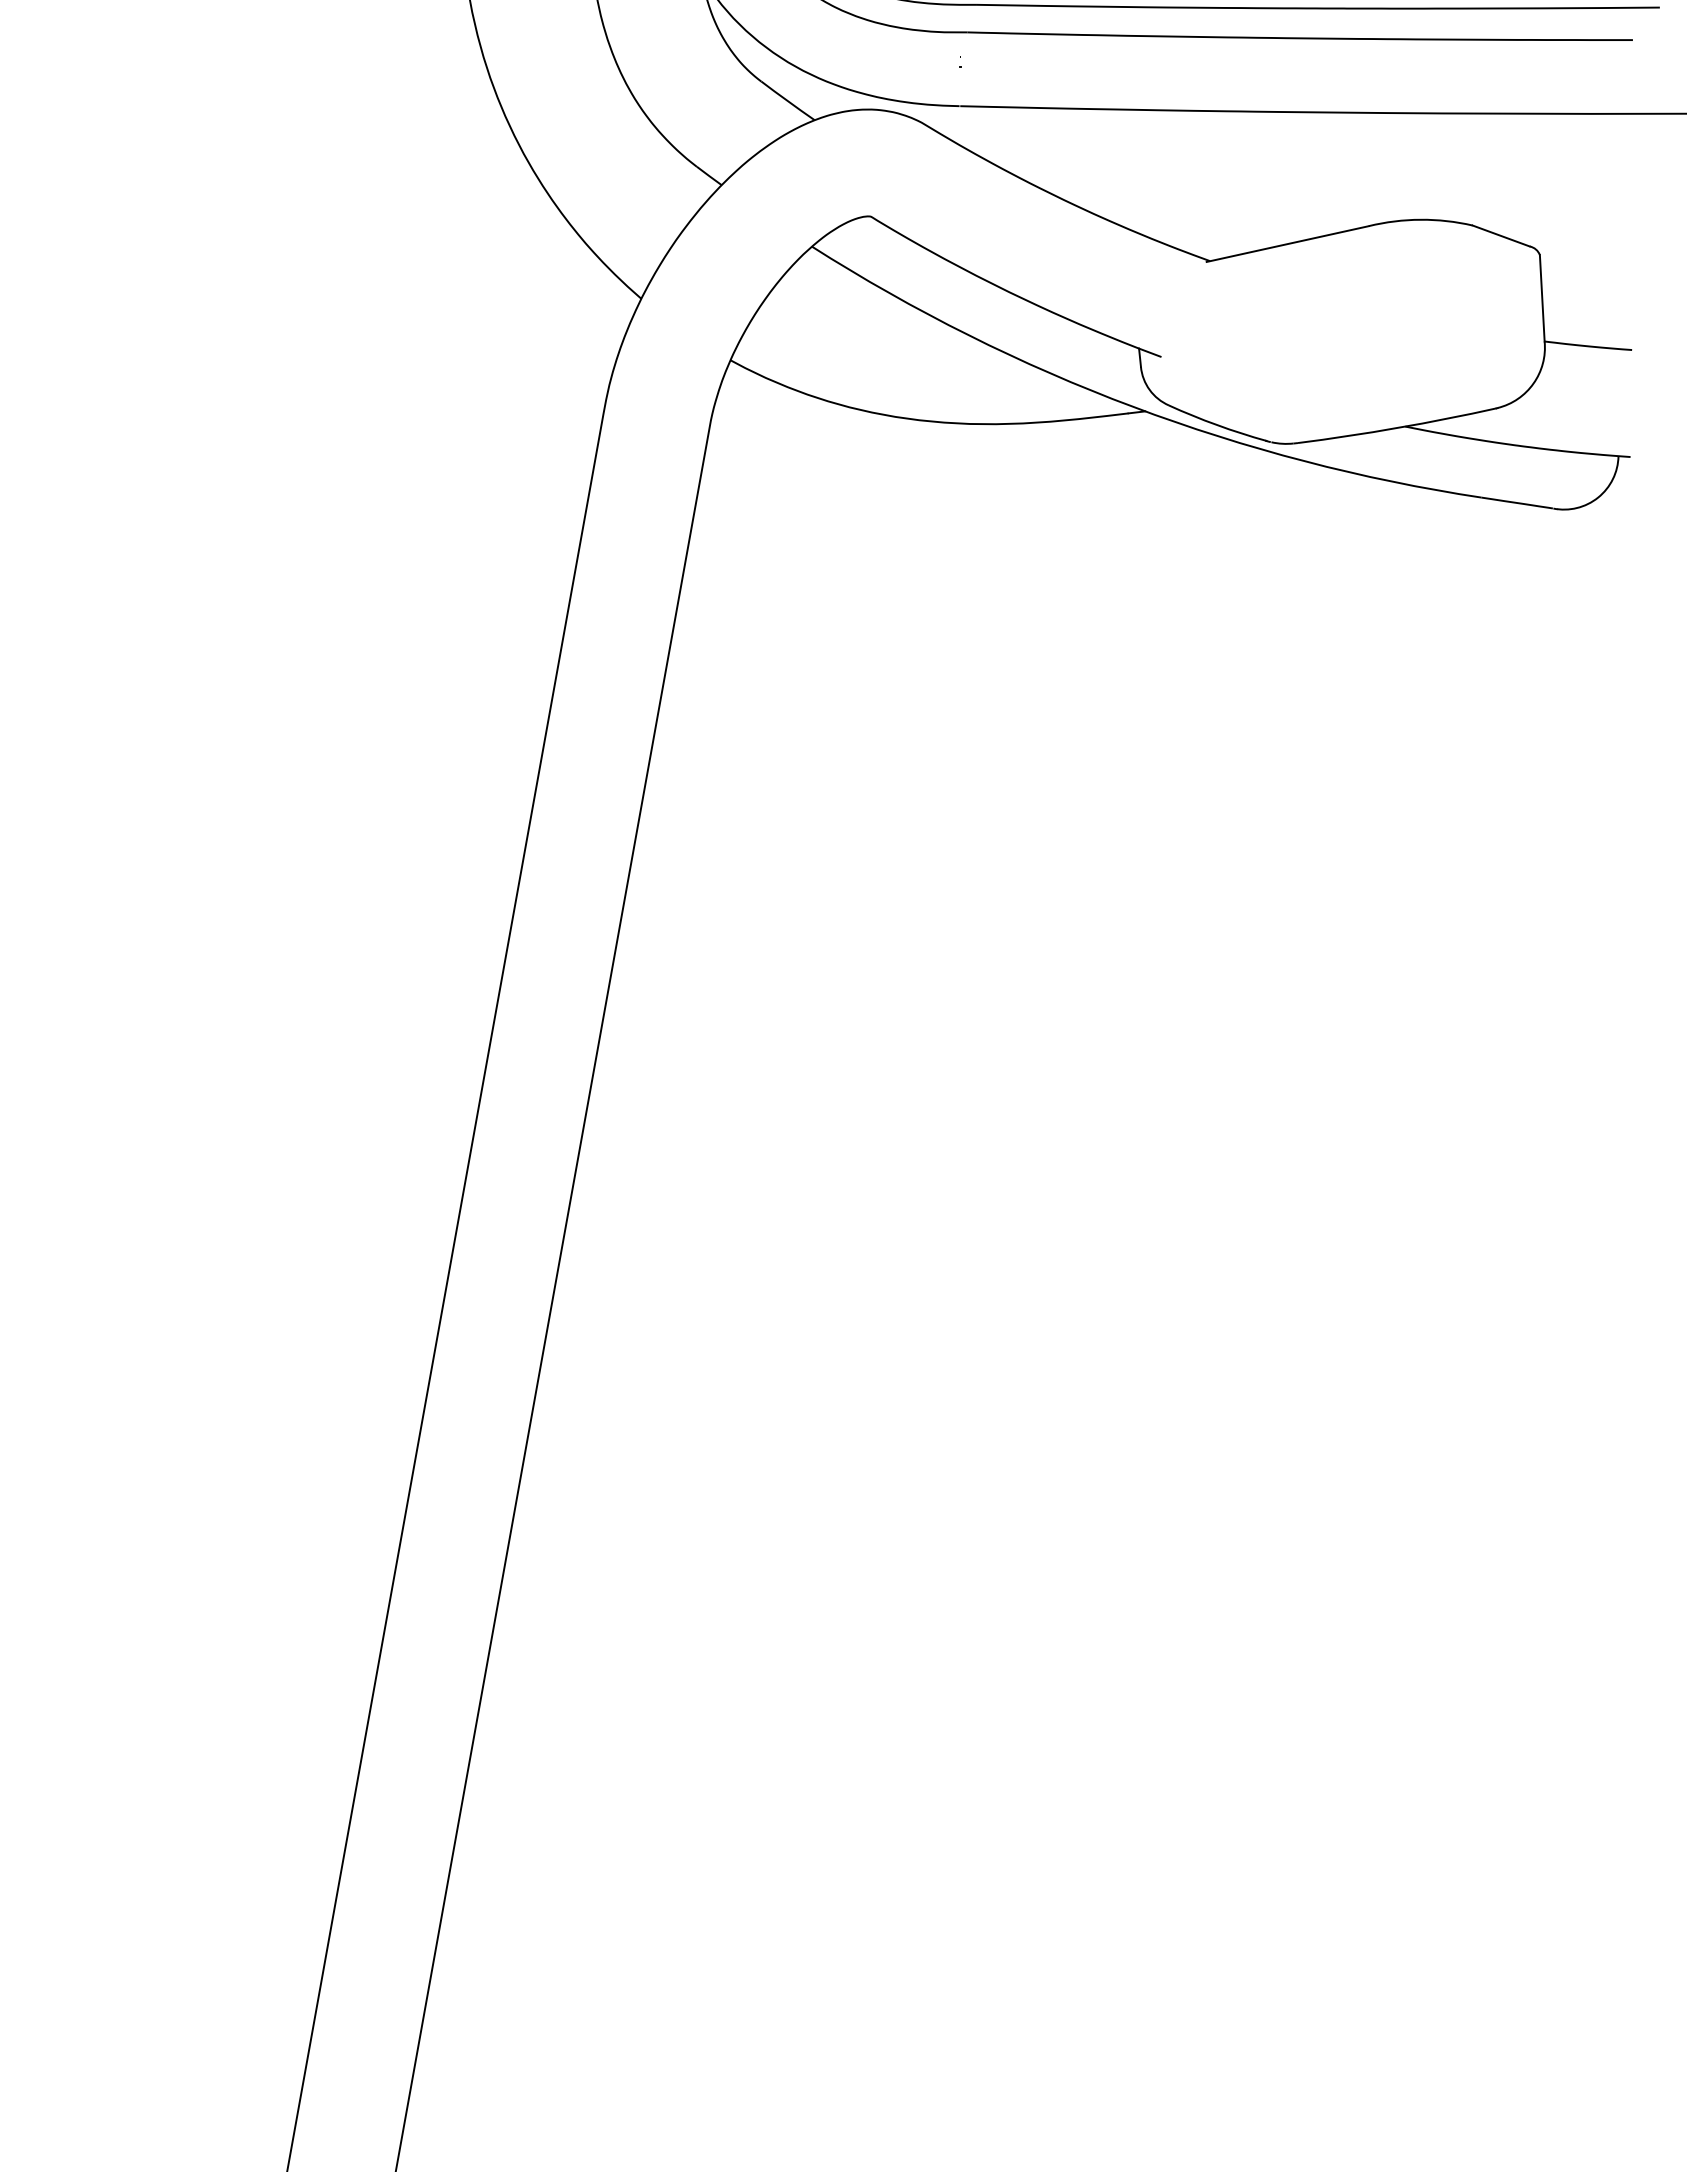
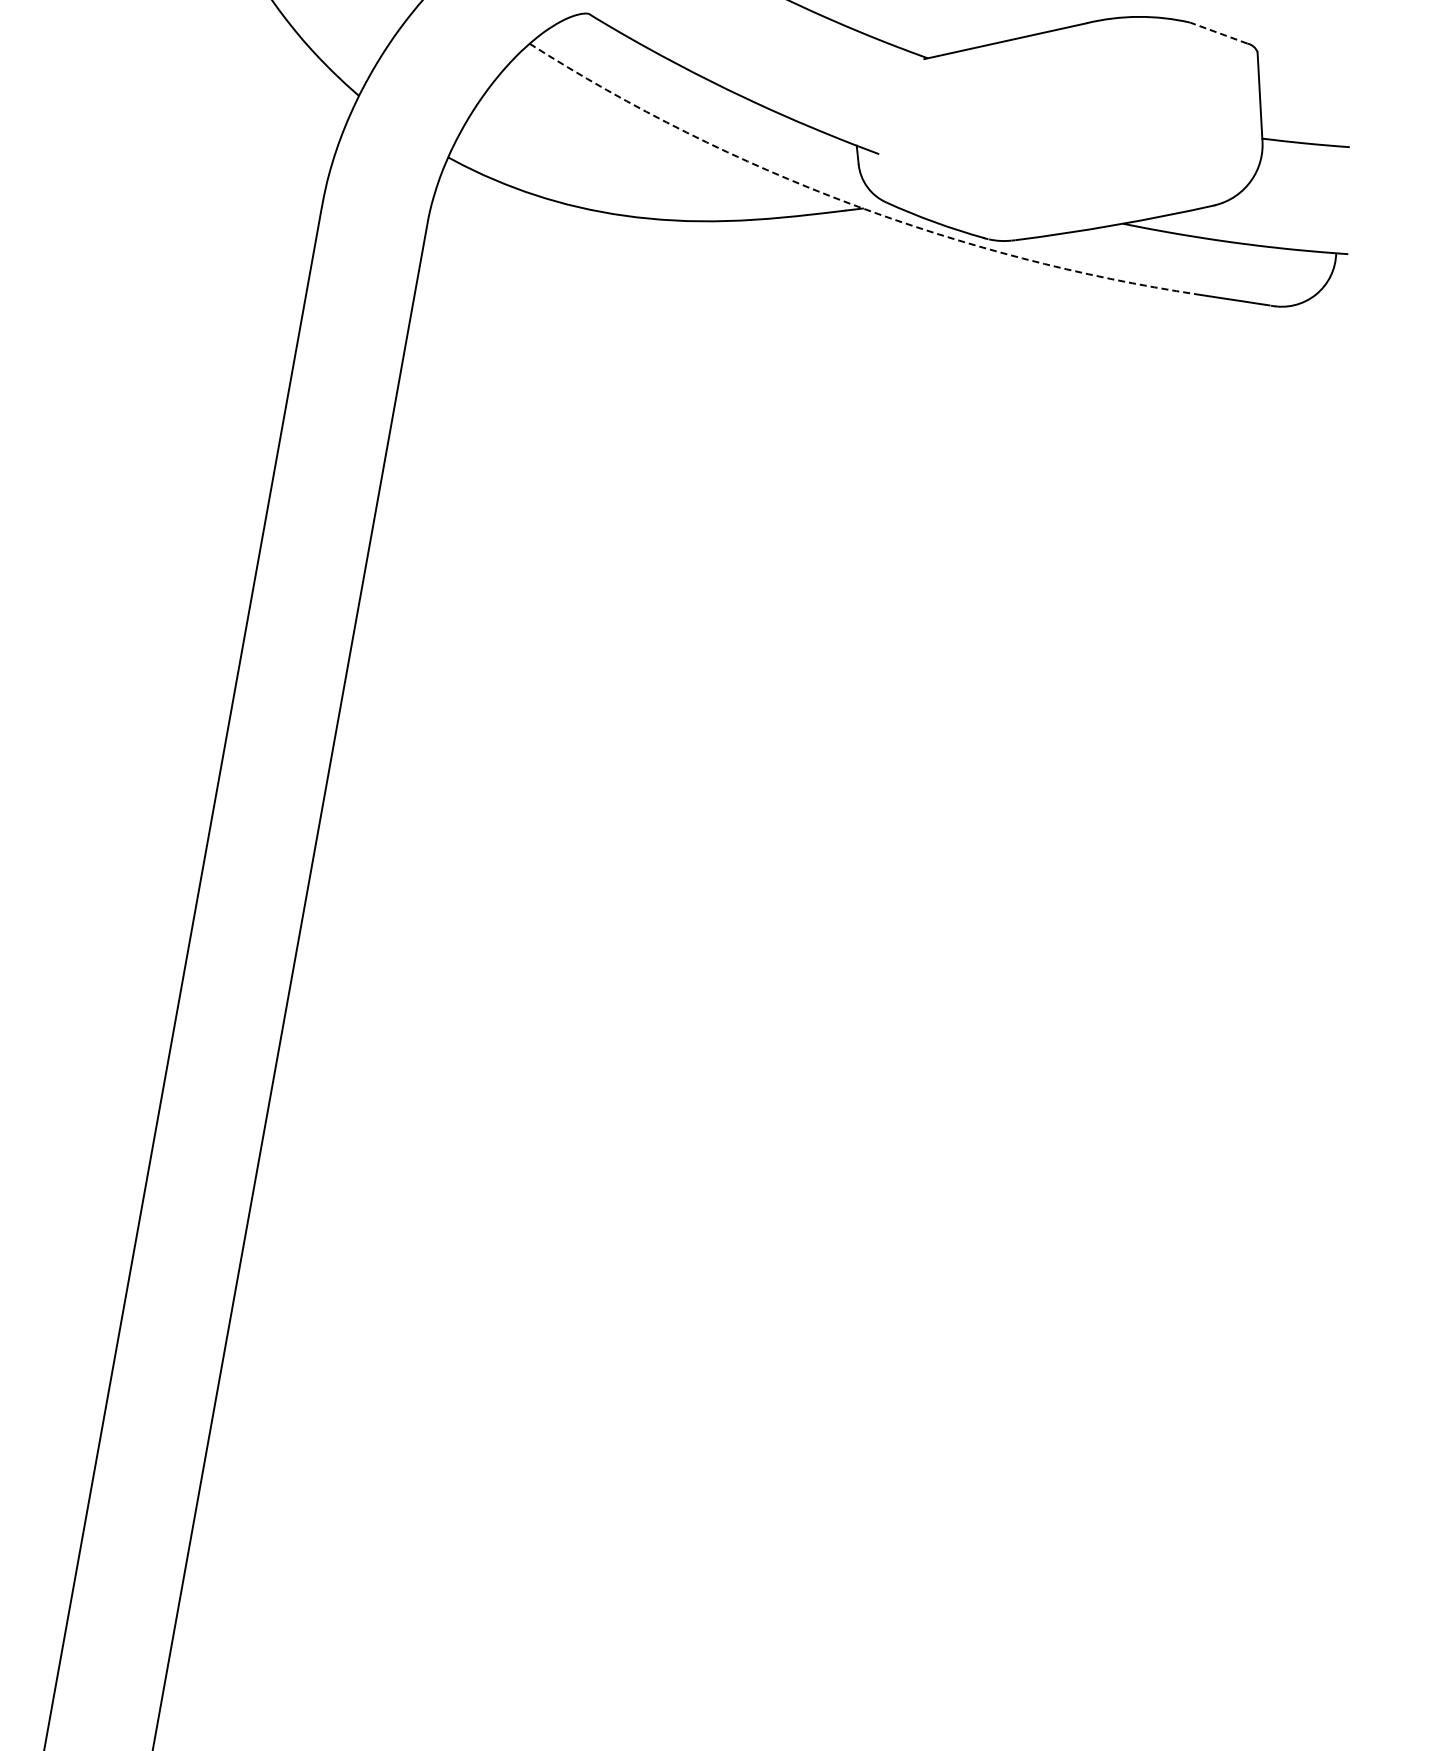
line: (1500, 235) -> (1218, 32), solid -> dashed
arc: (1133, 407) -> (851, 204), solid -> dashed

